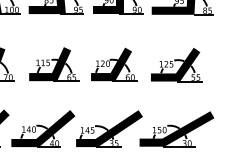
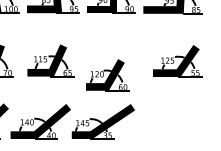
part: (114, 64) -> (108, 75), moved
part: (176, 65) -> (177, 61), moved
part: (176, 129) -> (166, 122), removed

